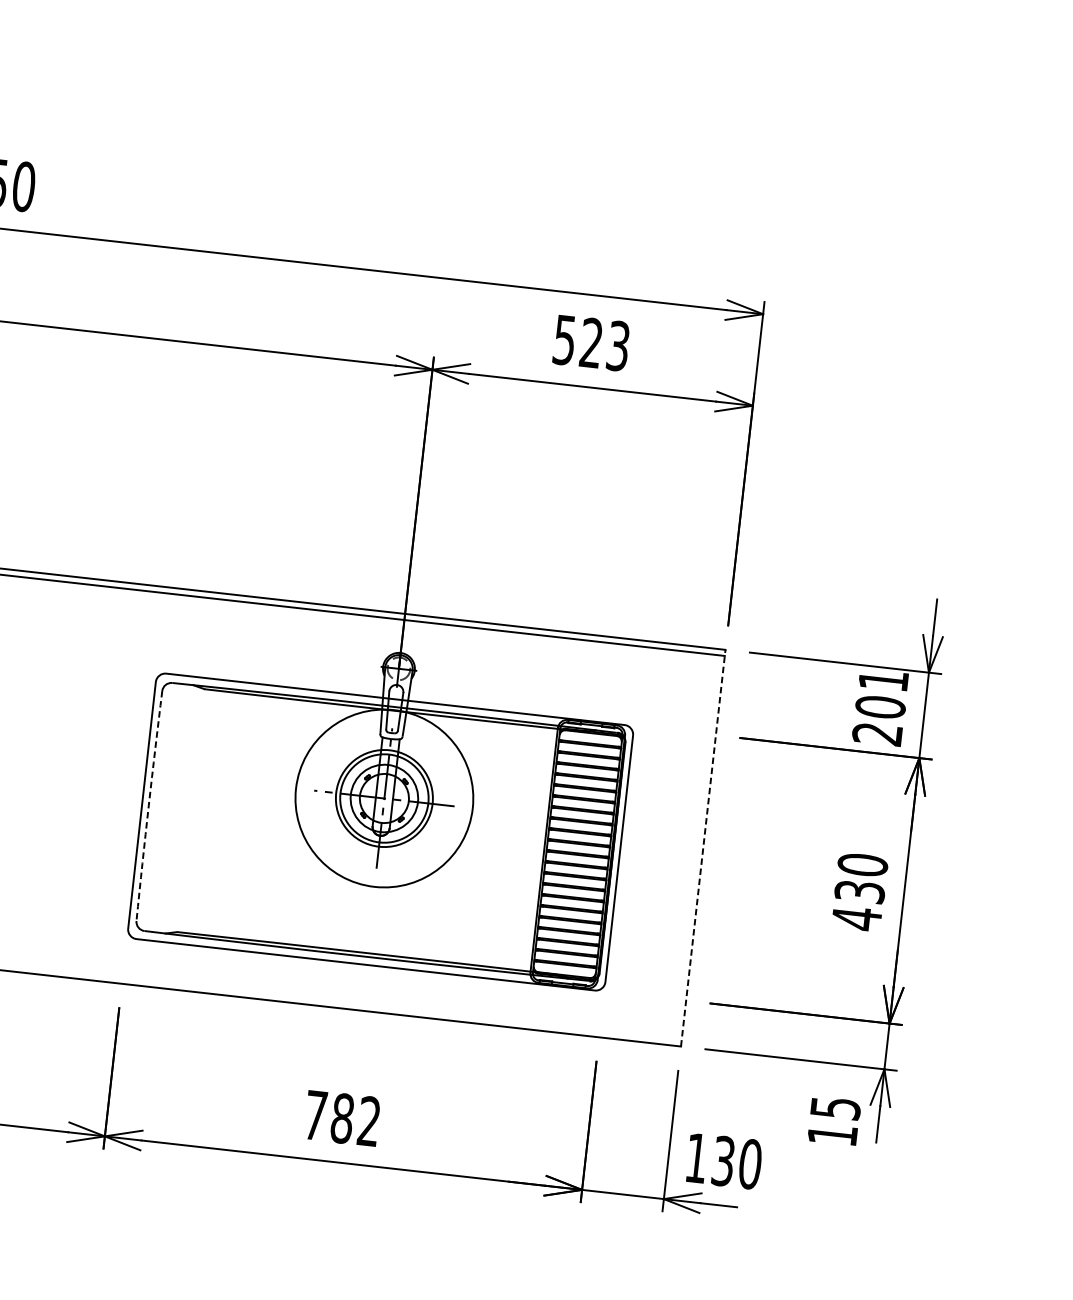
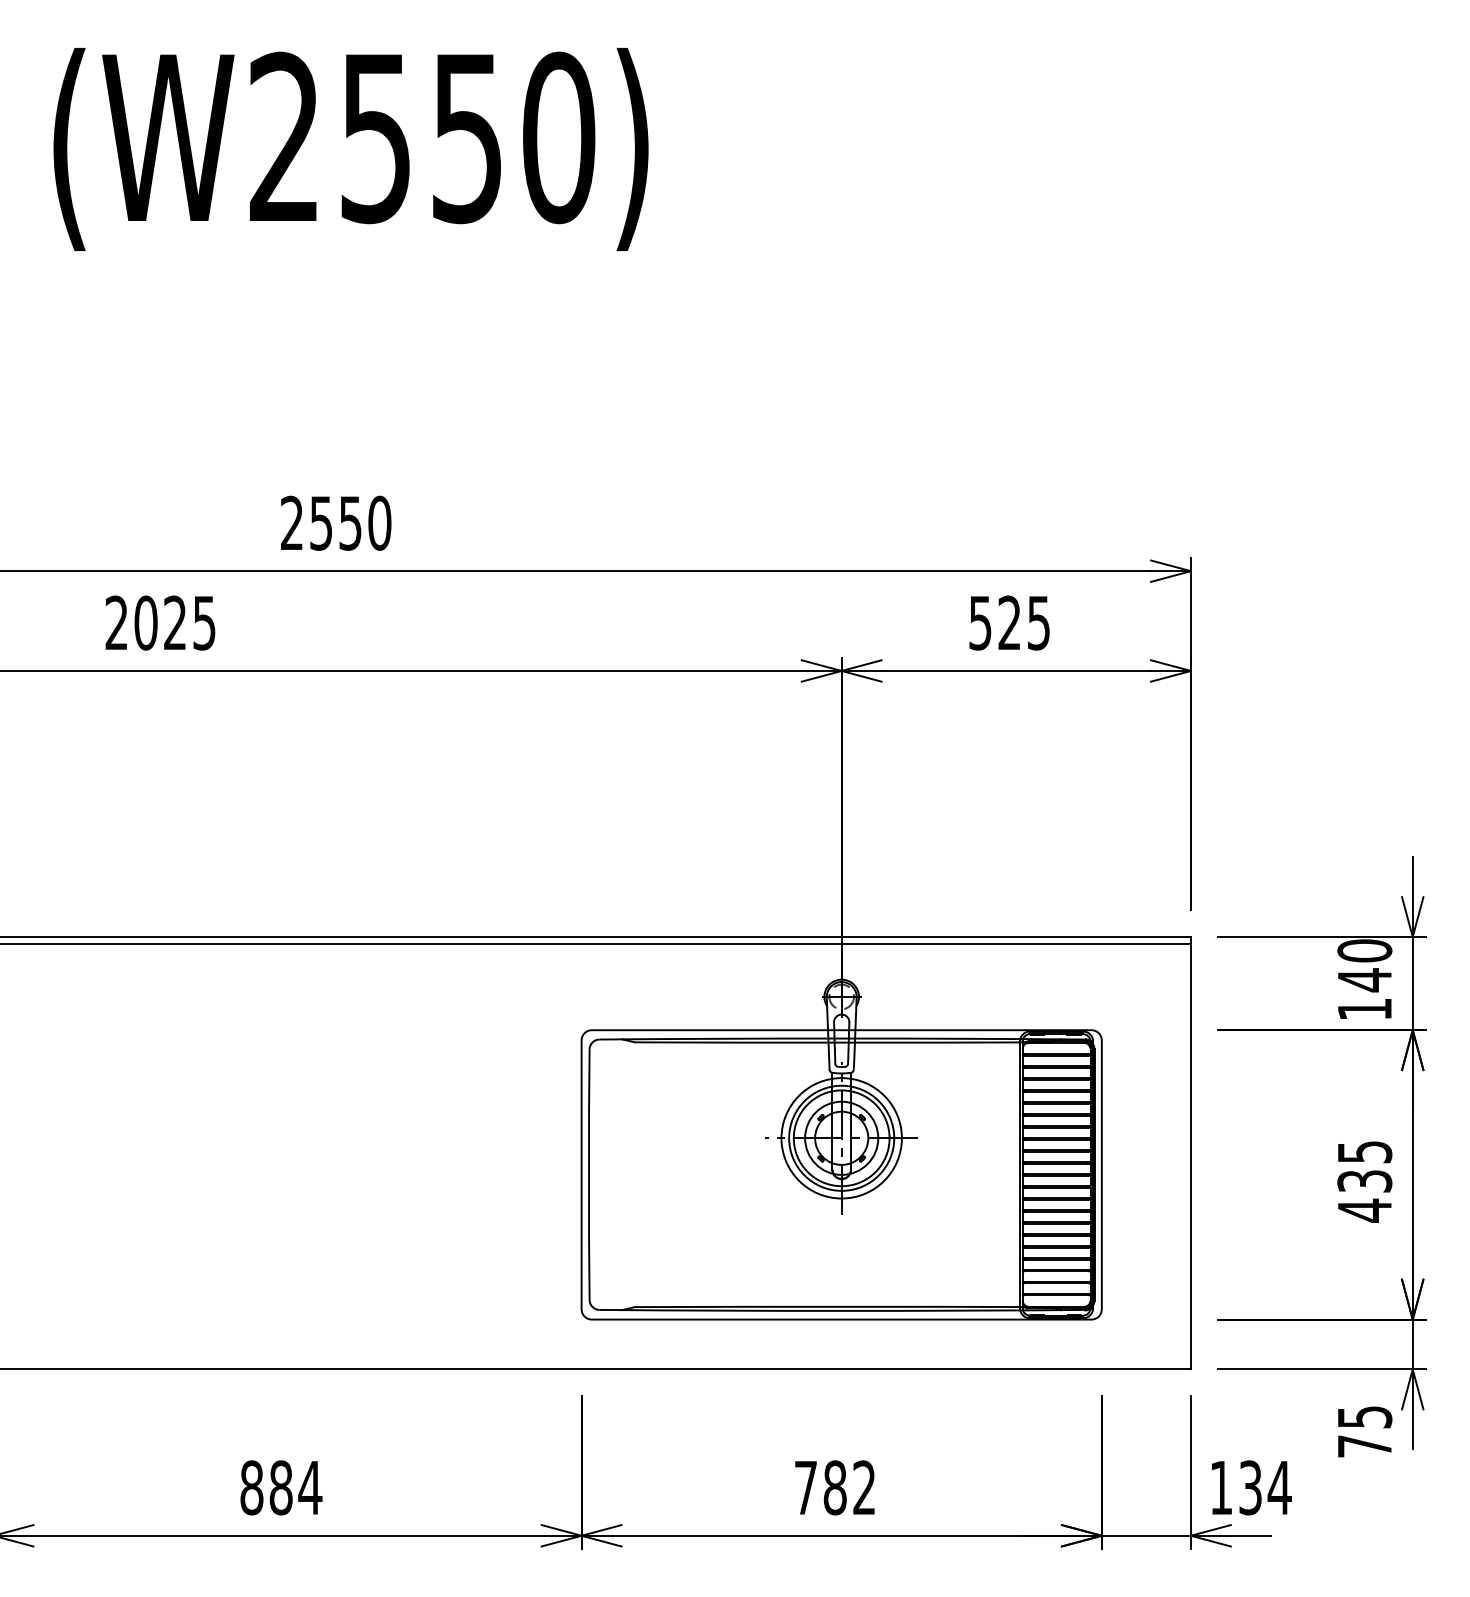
text: (618, 345) -> (1038, 622), 523 -> 525
text: (880, 706) -> (1364, 979), 201 -> 140
circle: (384, 798) -> (841, 1138), size x0.62
arc: (148, 805) -> (588, 1174), dashed -> solid
line: (702, 847) -> (1190, 1152), dashed -> solid
text: (862, 864) -> (1364, 1151), 430 -> 435
text: (832, 1135) -> (1364, 1446), 15 -> 75
text: (750, 1163) -> (1279, 1487), 130 -> 134

